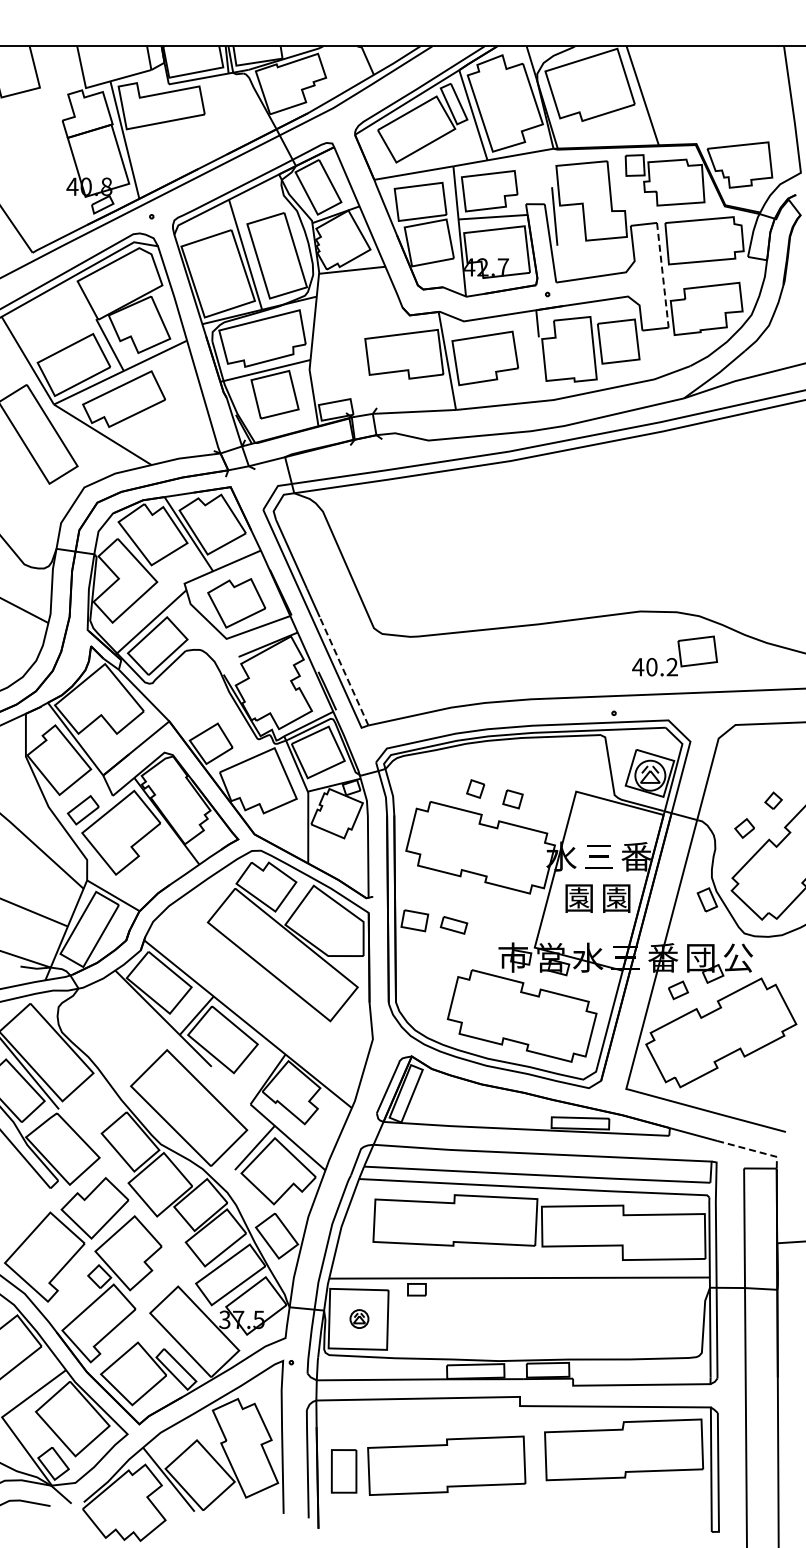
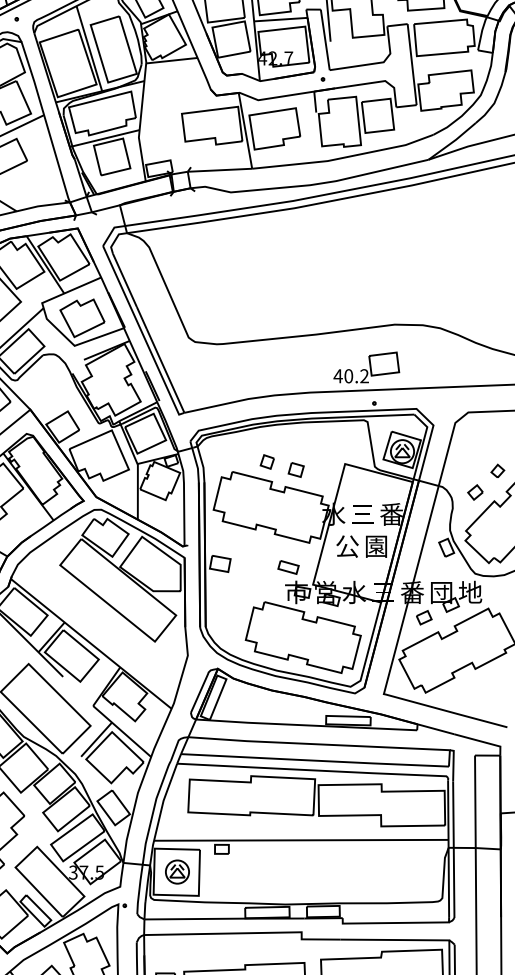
line: (662, 275) -> (411, 64), dashed -> solid
part: (674, 655) -> (366, 367), moved
line: (343, 670) -> (165, 370), dashed -> solid
text: (578, 898) -> (346, 546), 園 -> 公
part: (453, 925) -> (288, 567), moved
text: (738, 957) -> (470, 592), 公 -> 地
line: (753, 1150) -> (482, 741), dashed -> solid
part: (359, 1318) -> (177, 871), size x1.67

